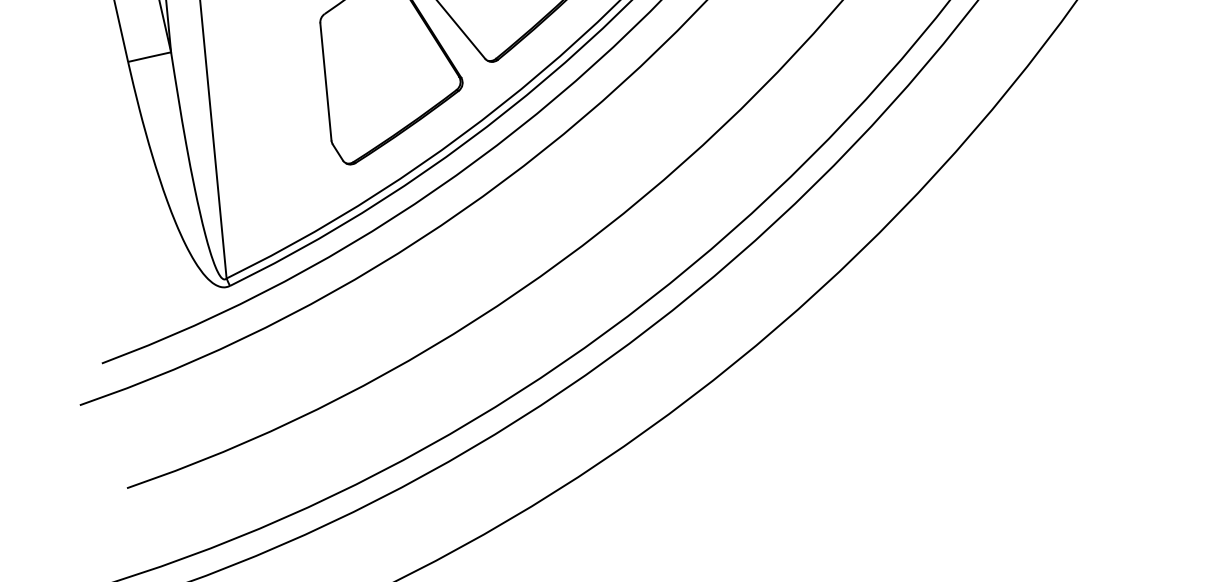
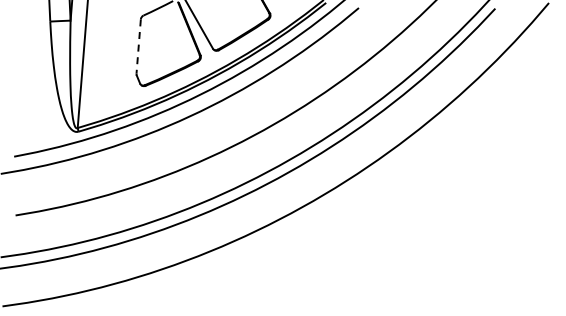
line: (325, 84) -> (138, 47), solid -> dashed

